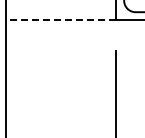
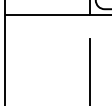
line: (60, 19) -> (46, 14), dashed -> solid

